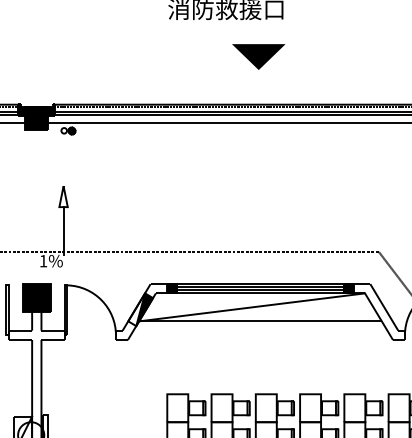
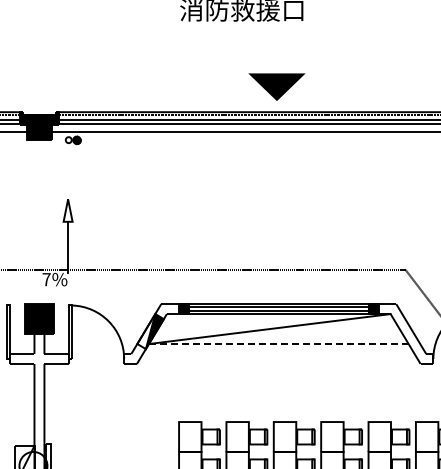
line: (258, 56) -> (276, 86), moved
text: (43, 261) -> (46, 279), 1% -> 7%
line: (260, 321) -> (278, 344), solid -> dashed

